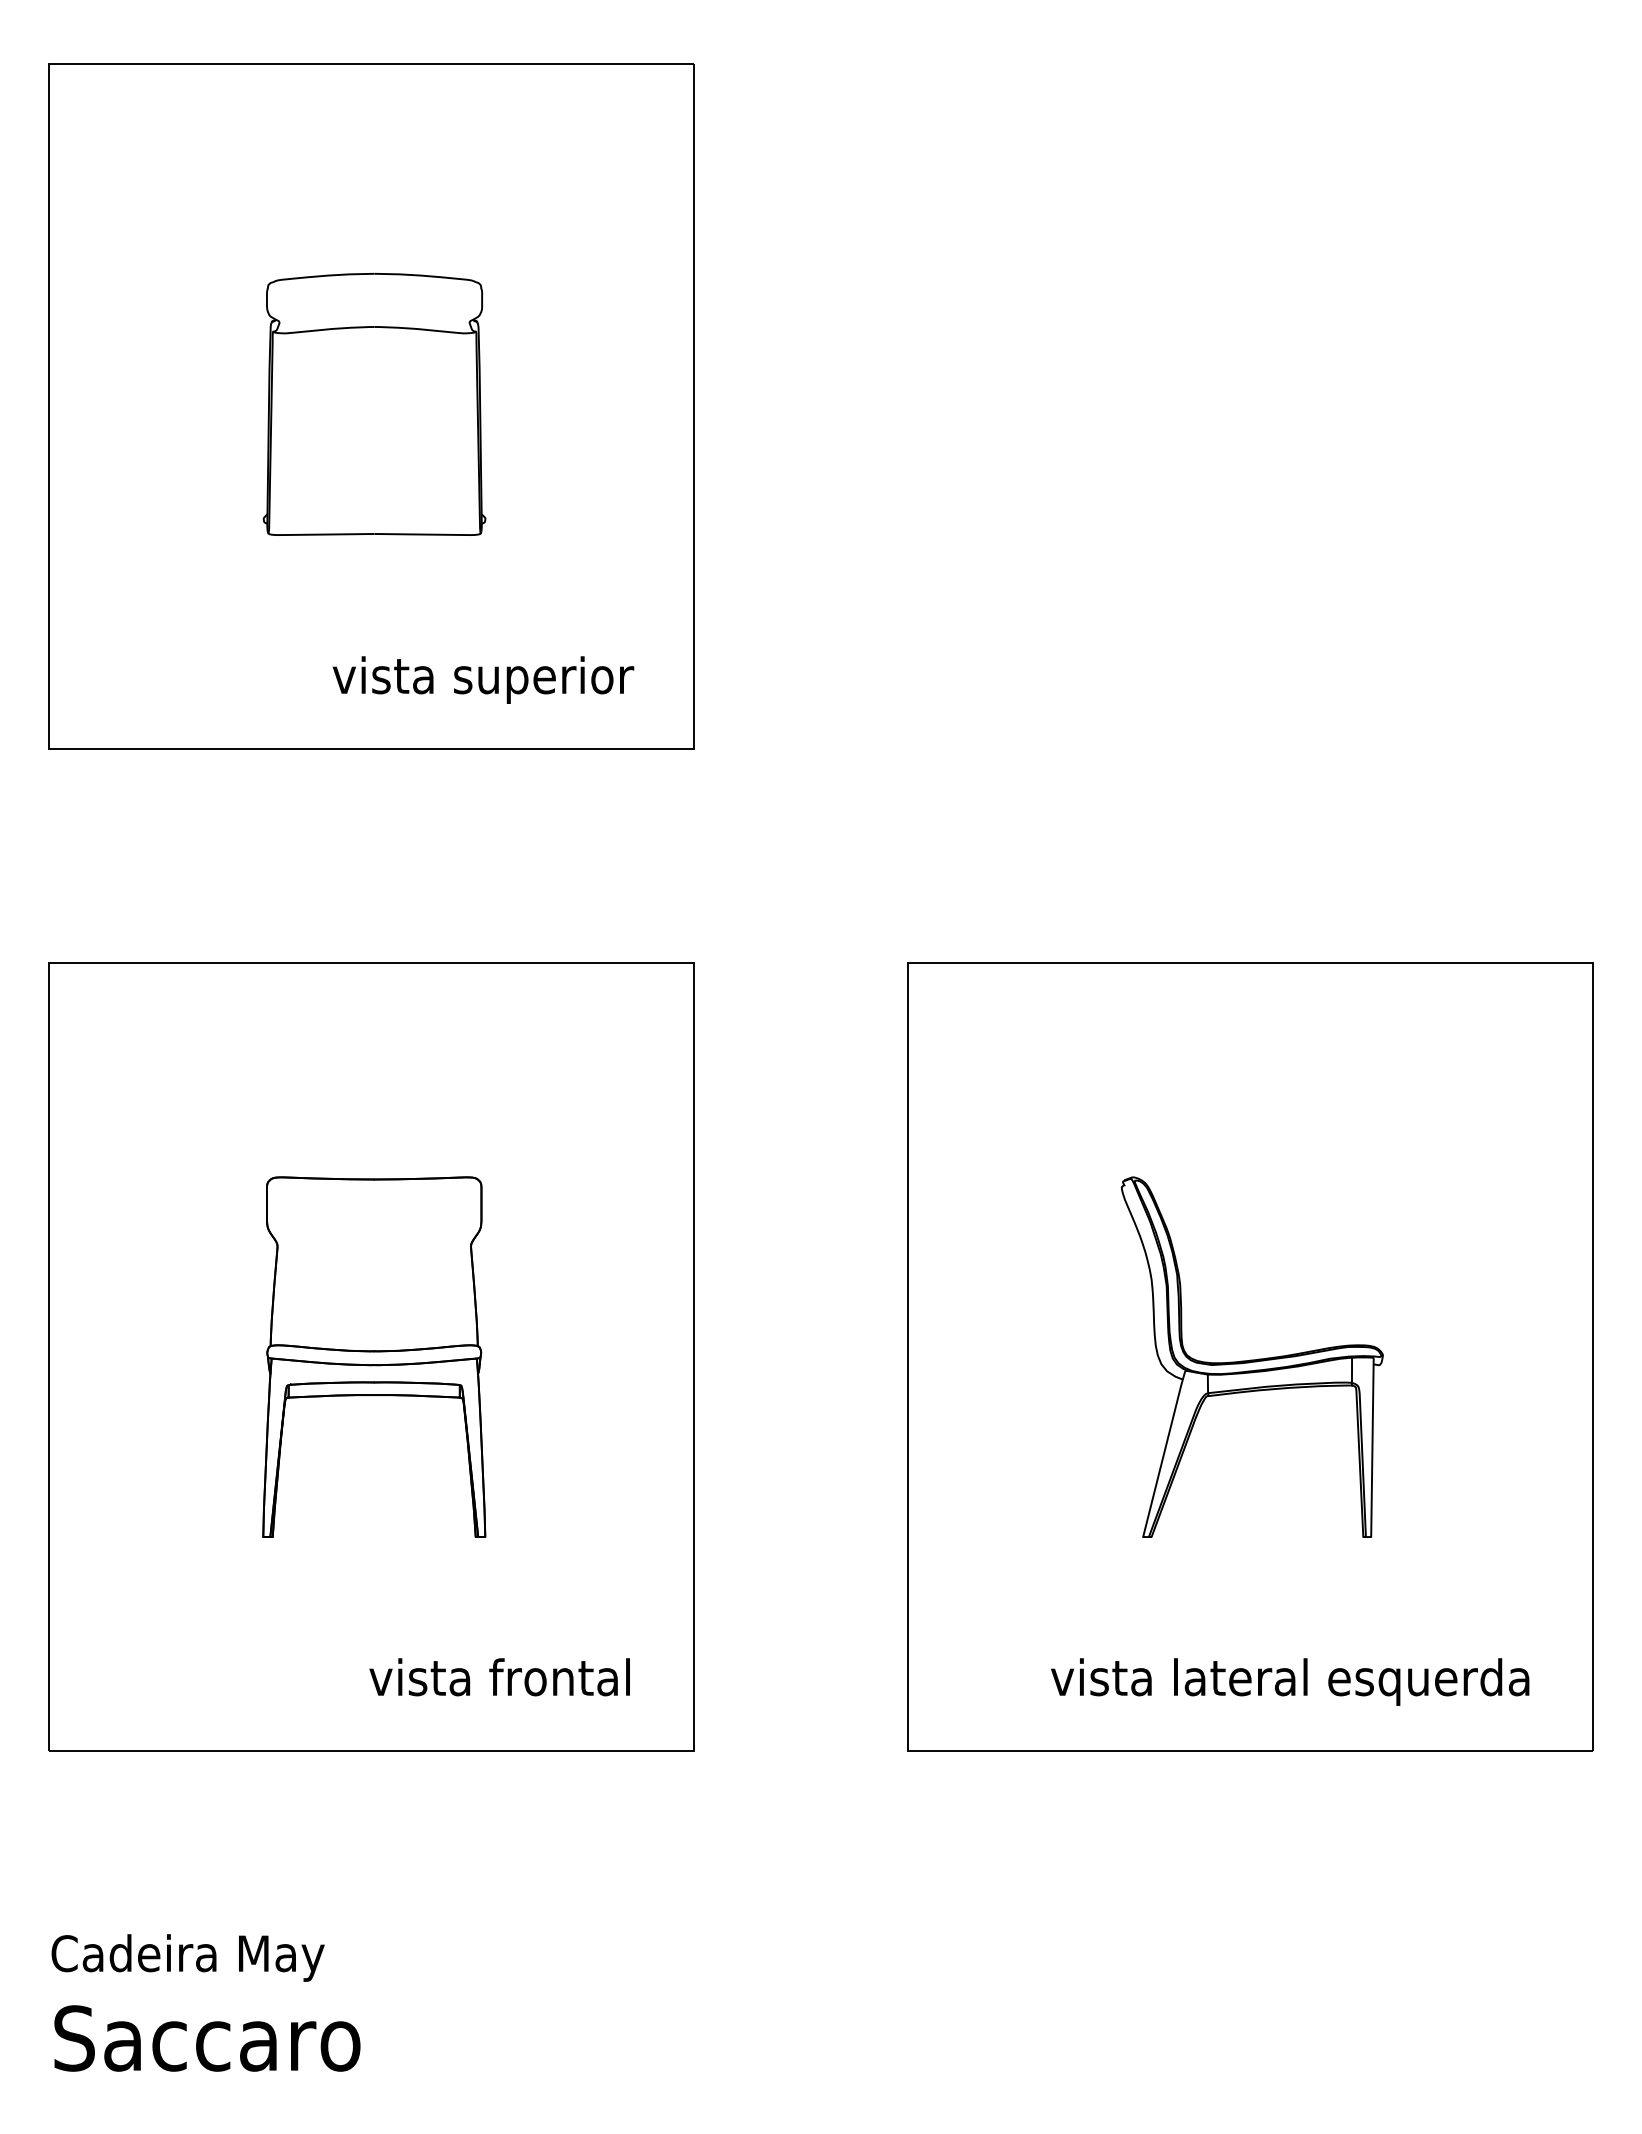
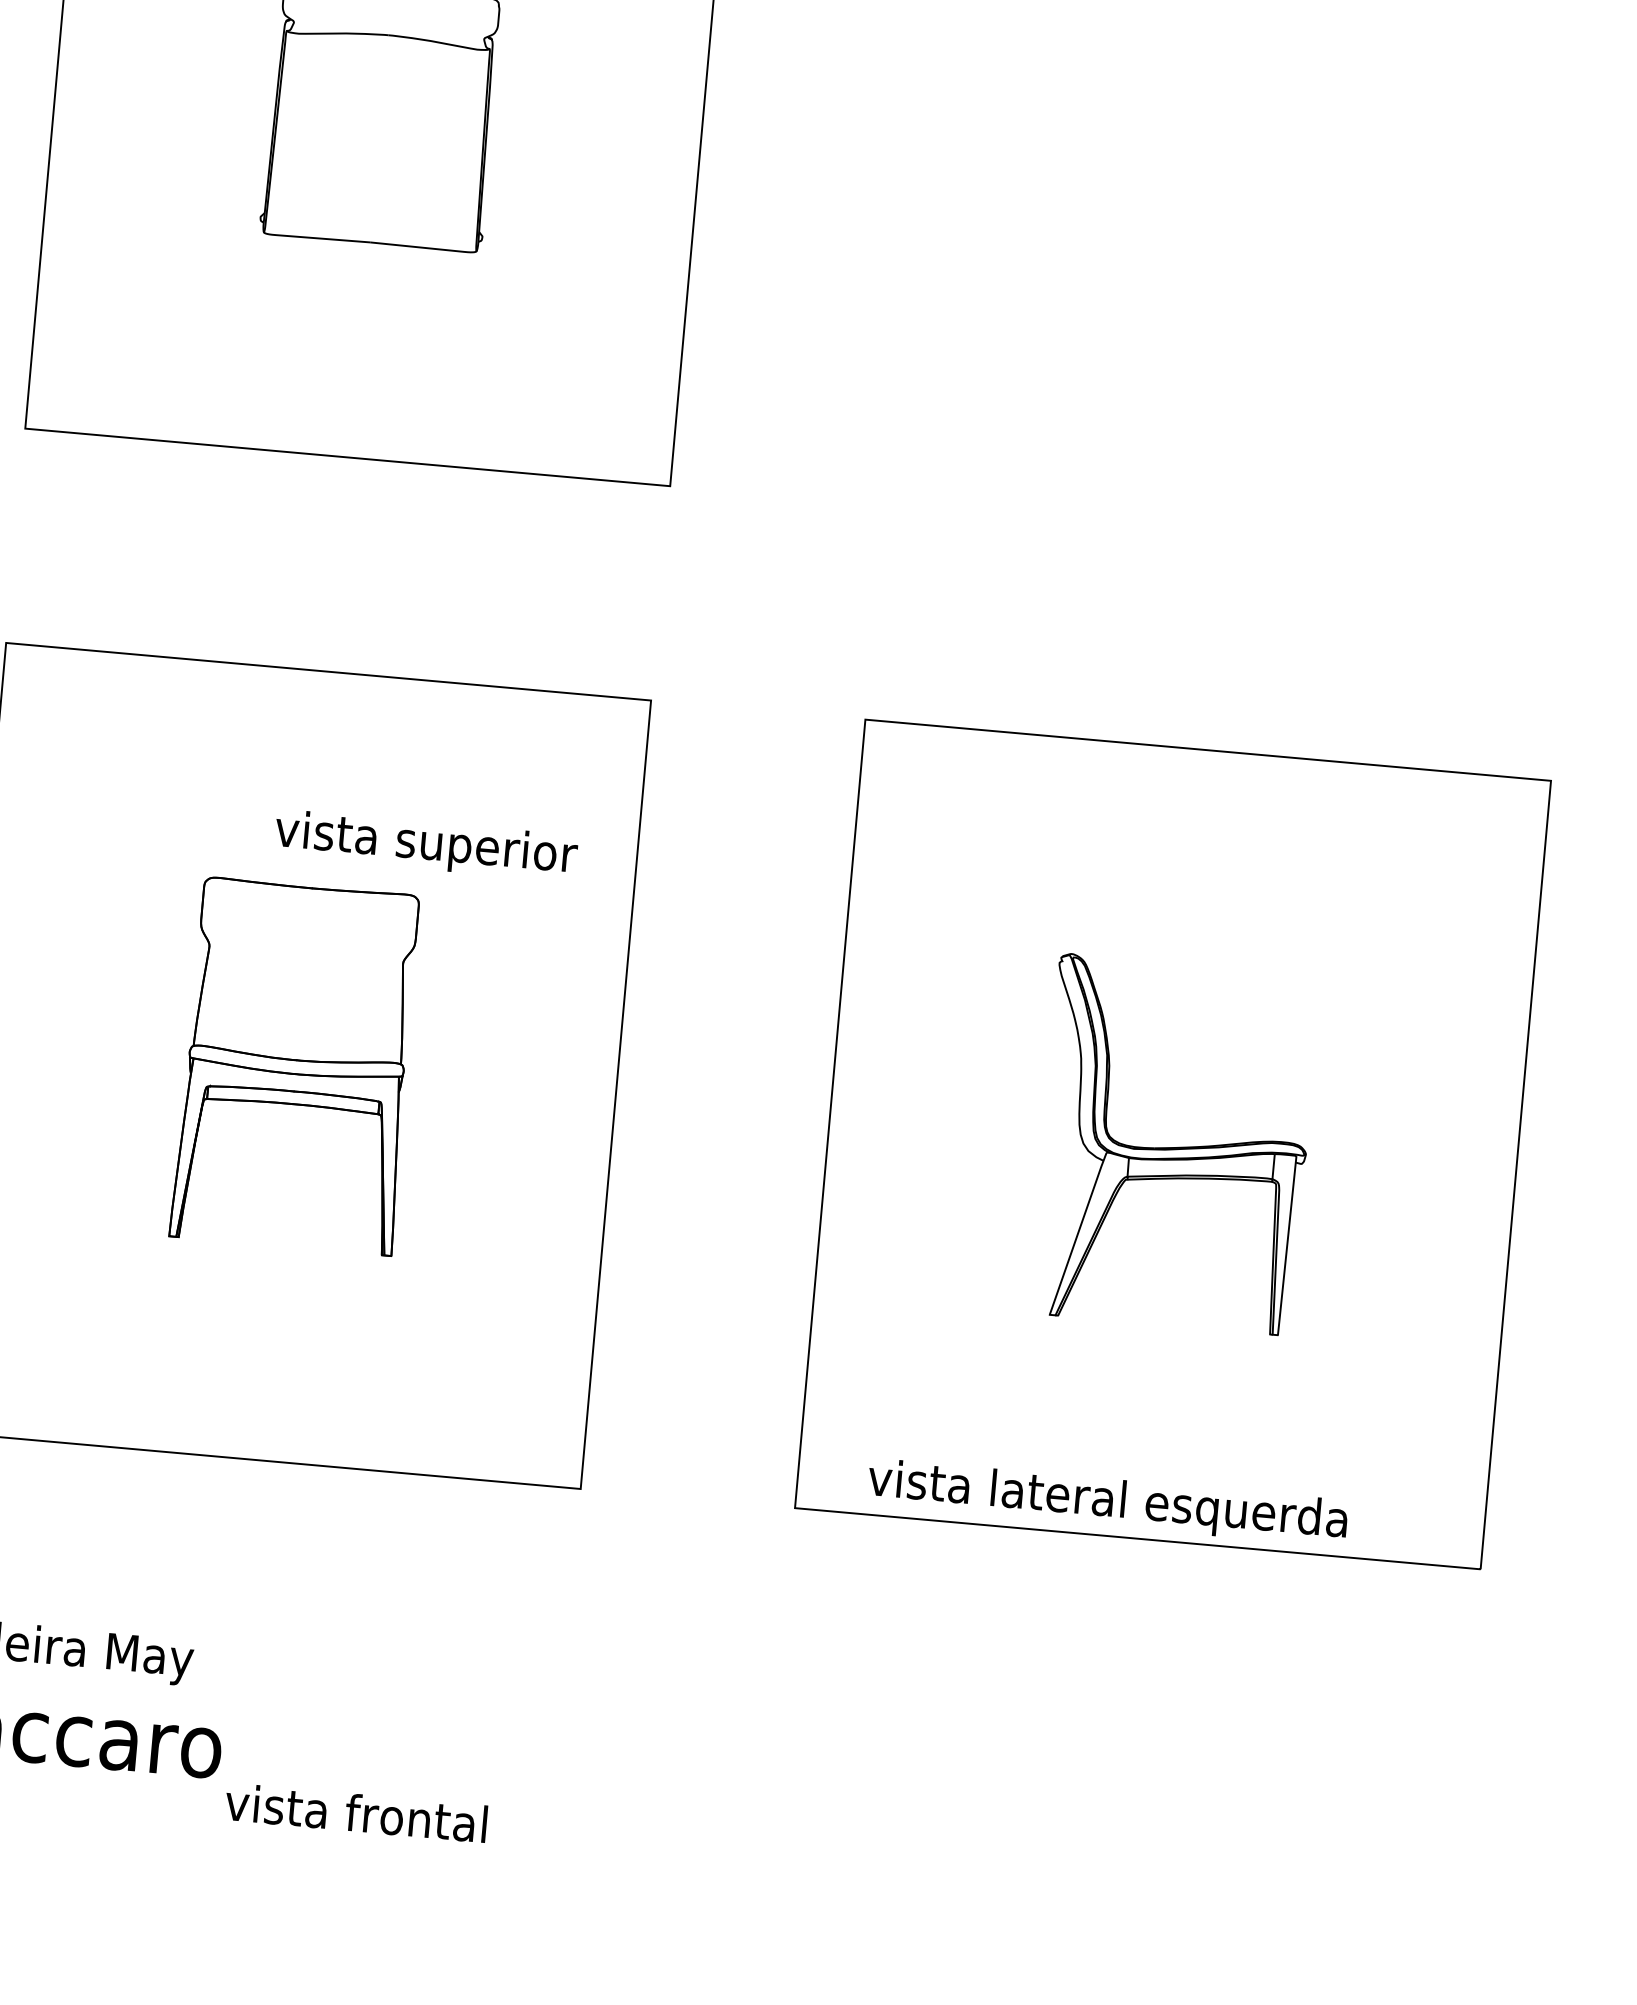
text: (483, 679) -> (426, 845), moved
text: (499, 1677) -> (356, 1813), moved
text: (1290, 1681) -> (1108, 1502), moved

